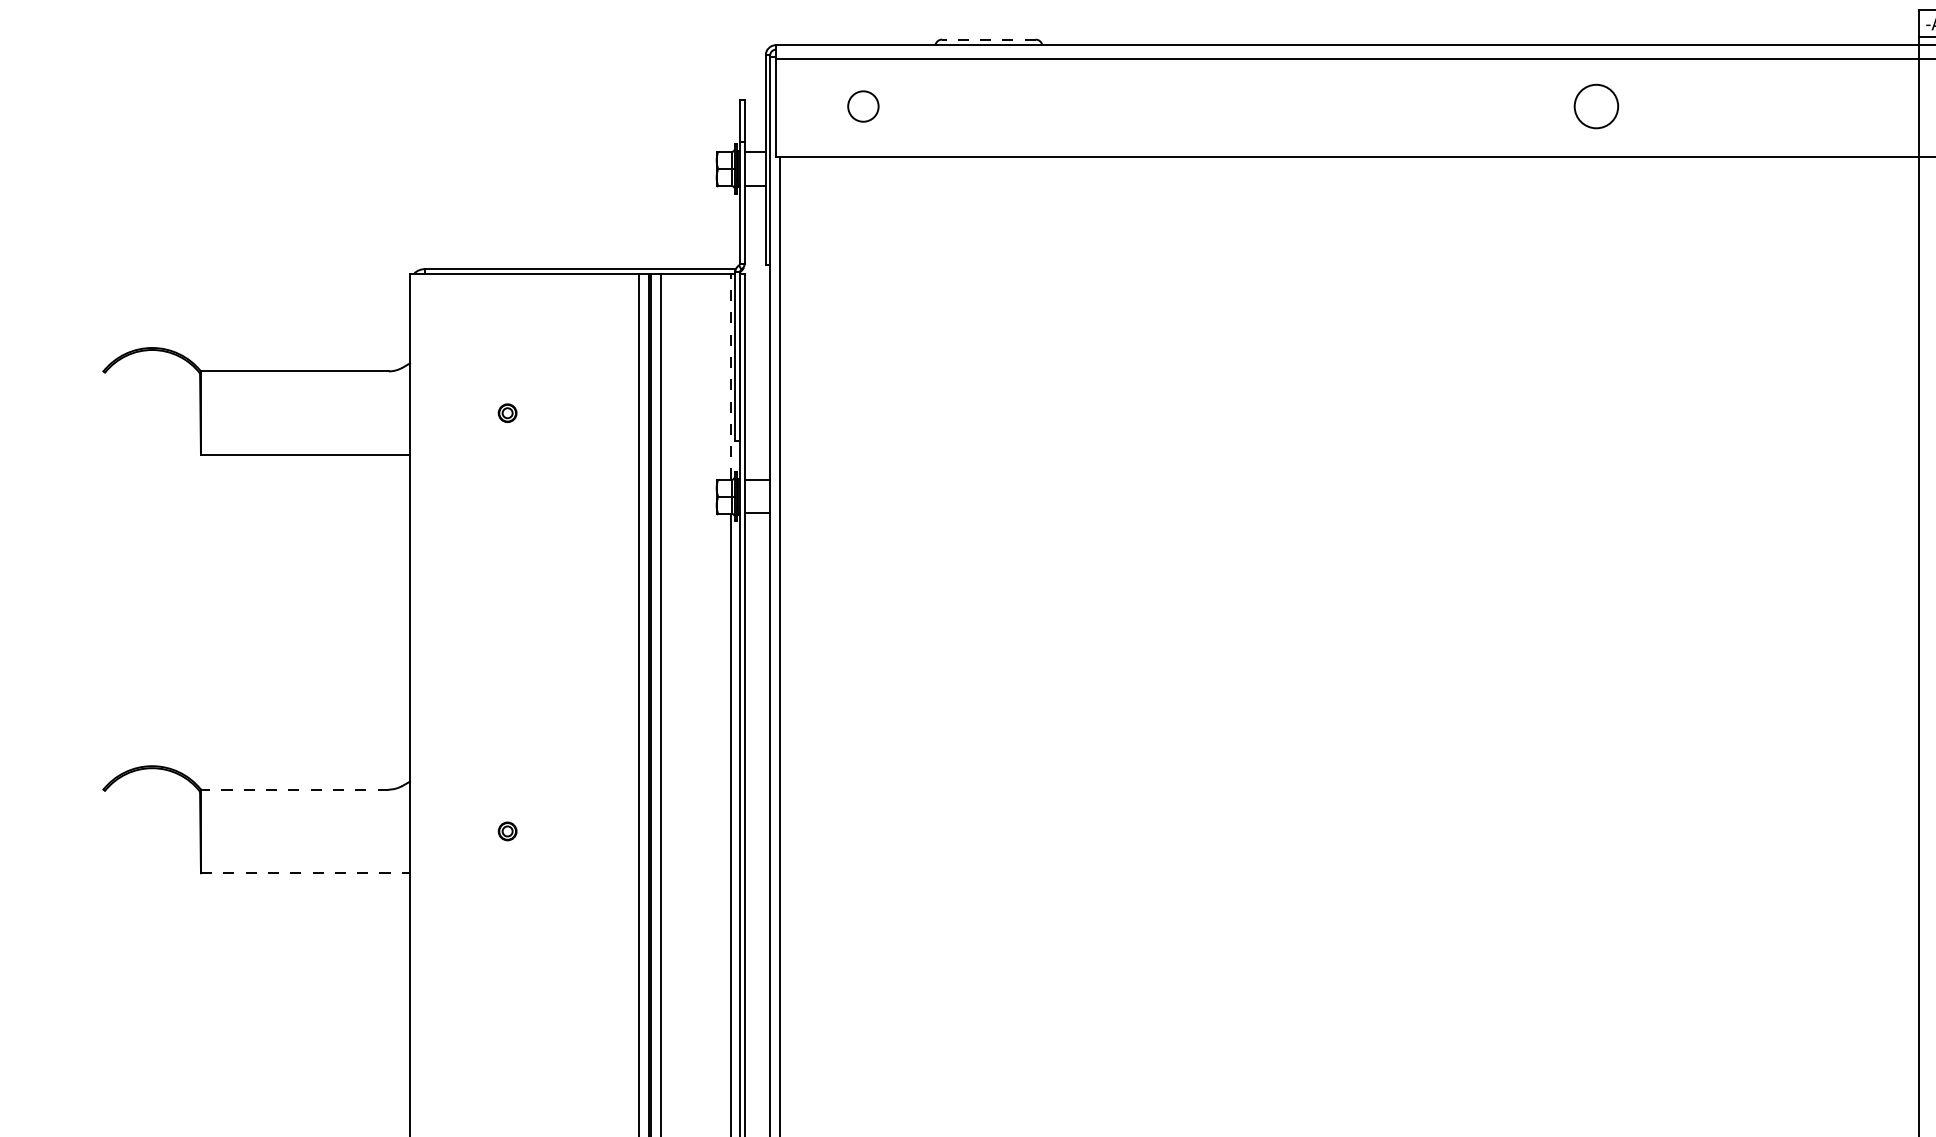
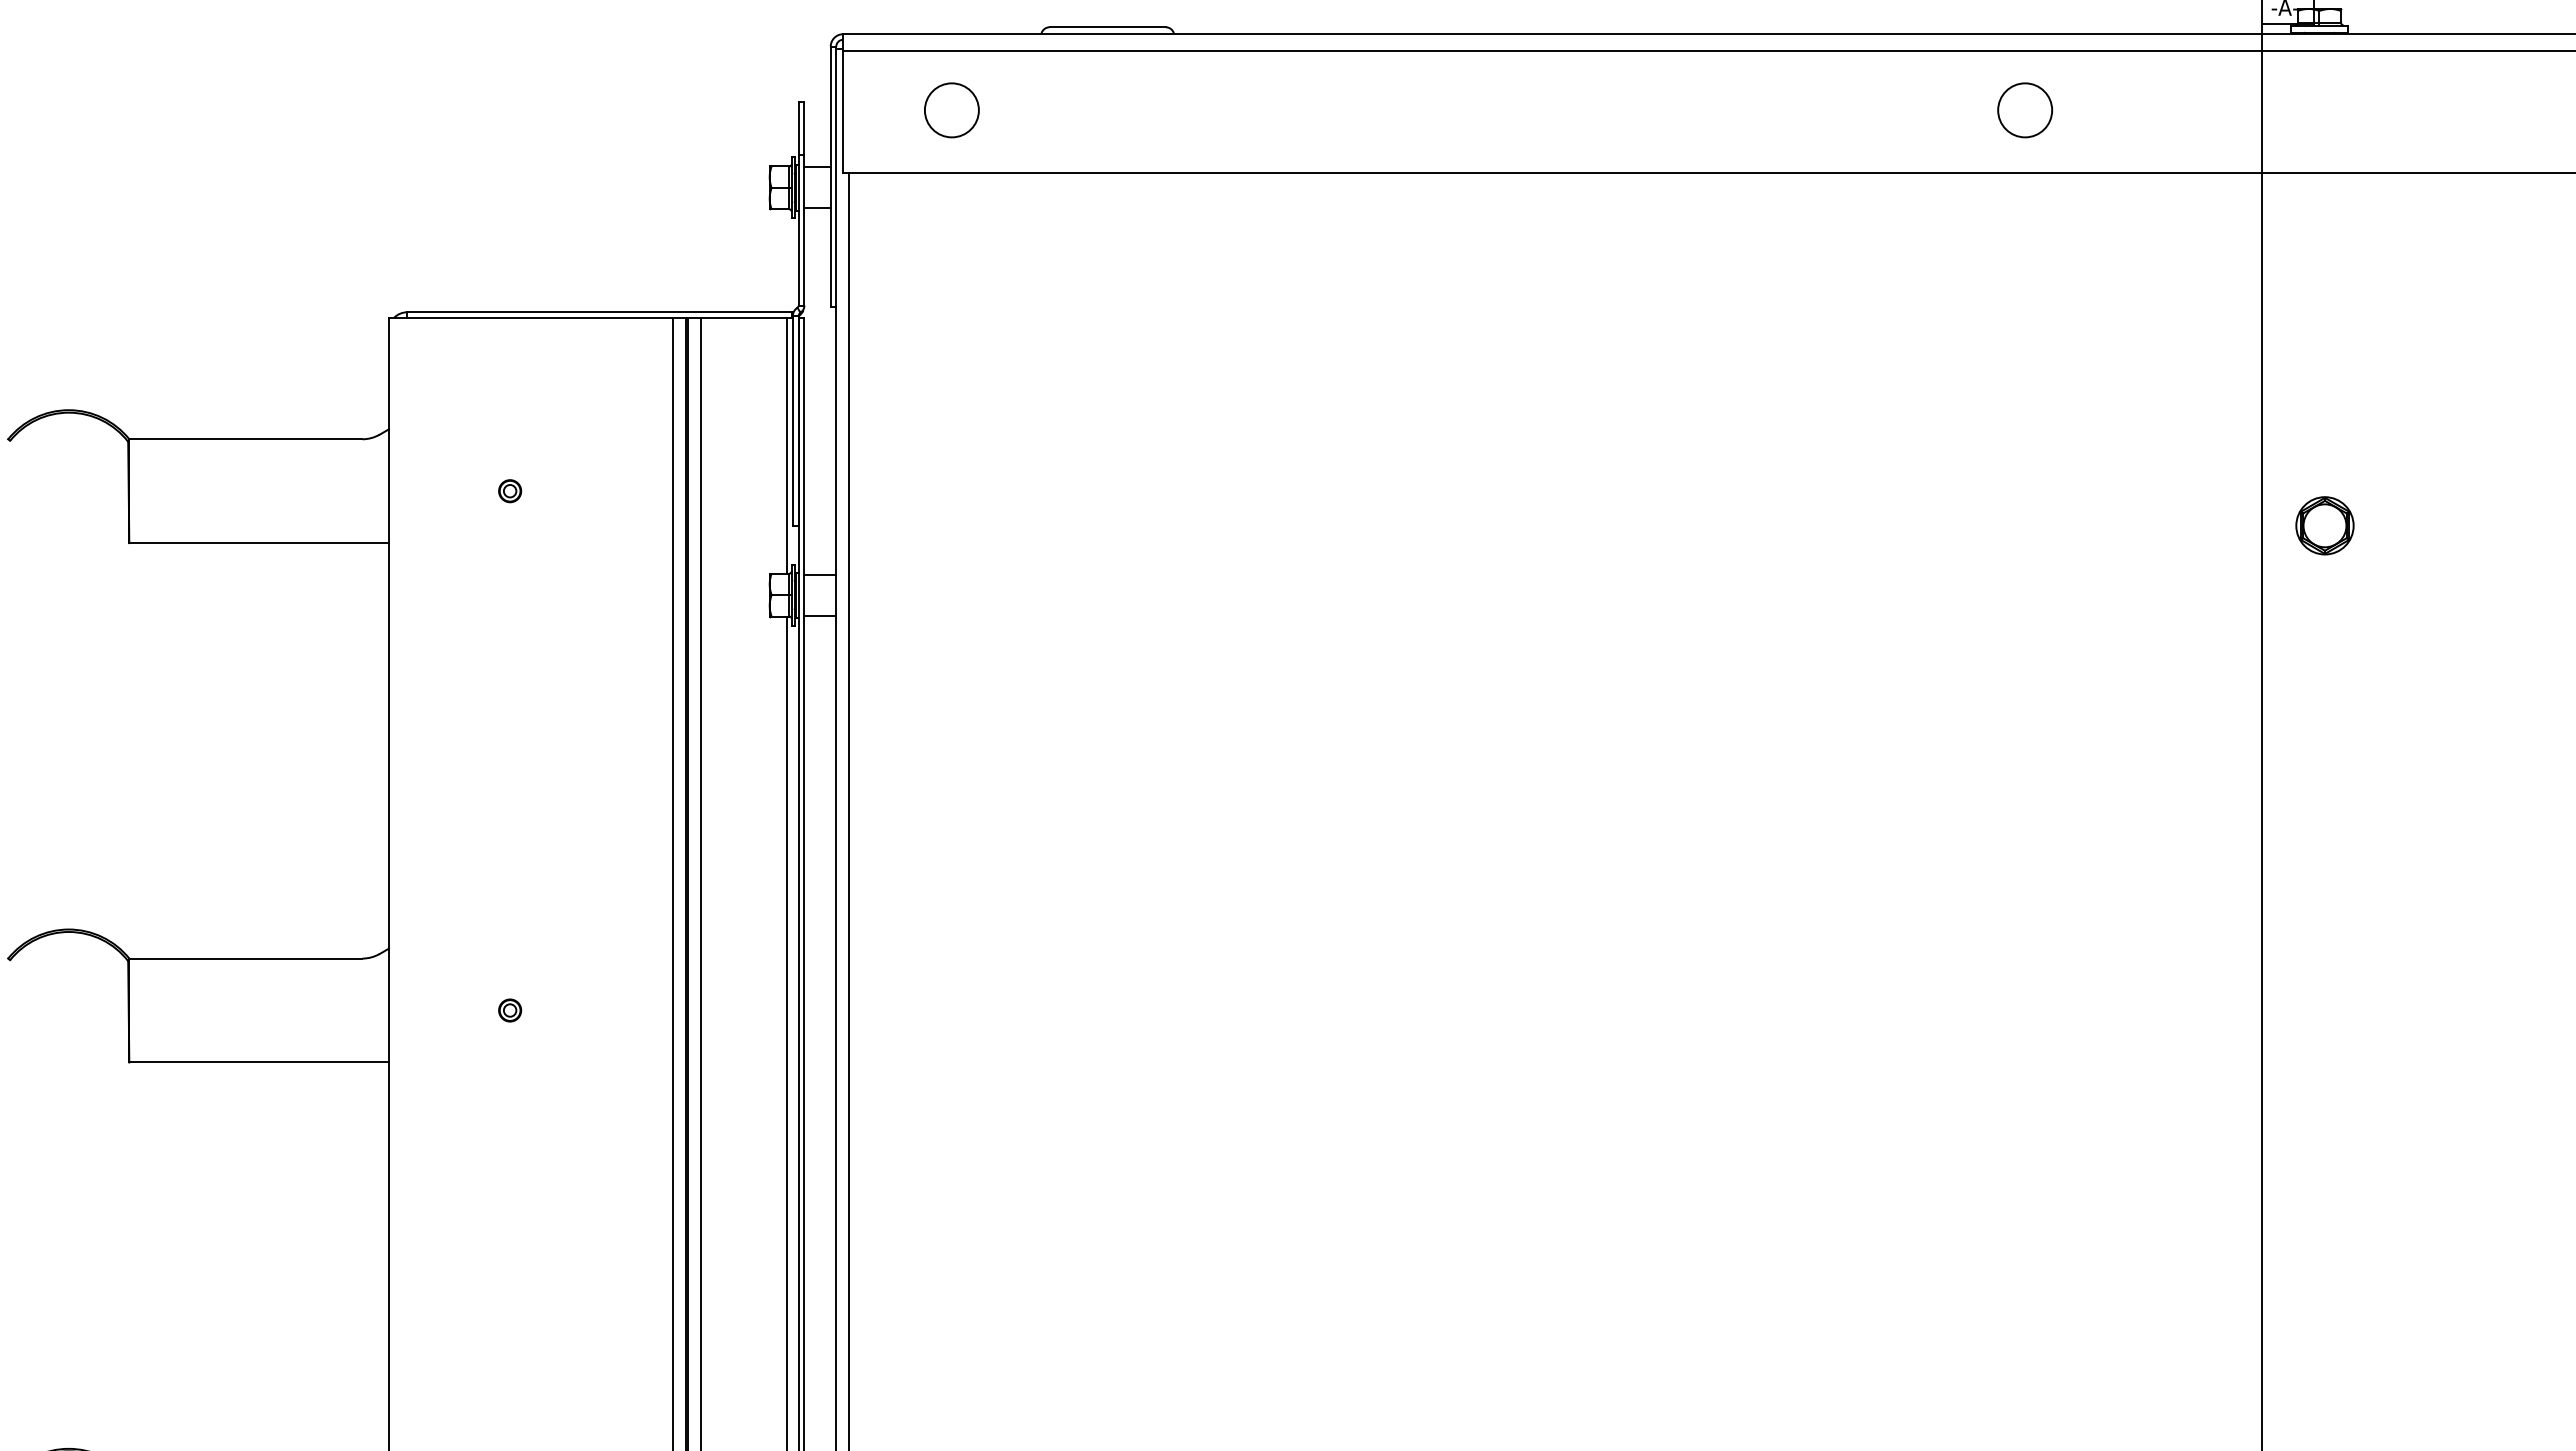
line: (988, 39) -> (1107, 27), dashed -> solid
circle: (863, 106) -> (951, 110), size x1.43
circle: (1596, 106) -> (2025, 110), moved
line: (731, 376) -> (787, 445), dashed -> solid
line: (294, 789) -> (245, 958), dashed -> solid
line: (305, 873) -> (259, 1062), dashed -> solid

